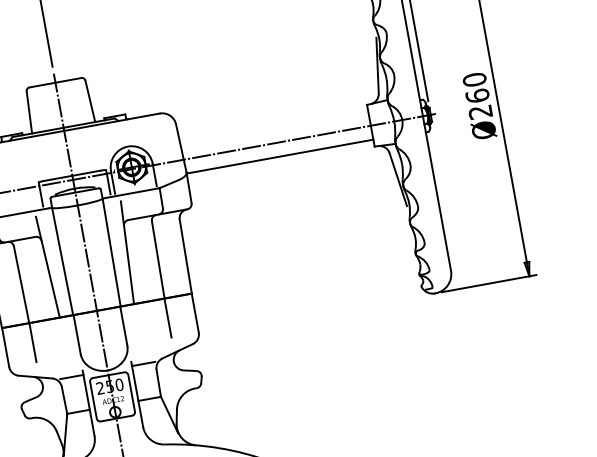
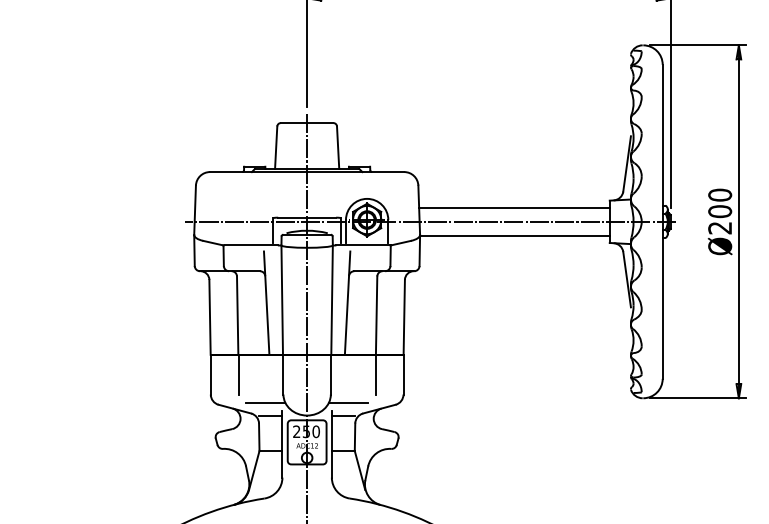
text: (476, 96) -> (719, 211), Ø260 -> Ø200
line: (274, 128) -> (514, 207), added
line: (146, 350) -> (348, 402), added
line: (64, 365) -> (265, 402), added

